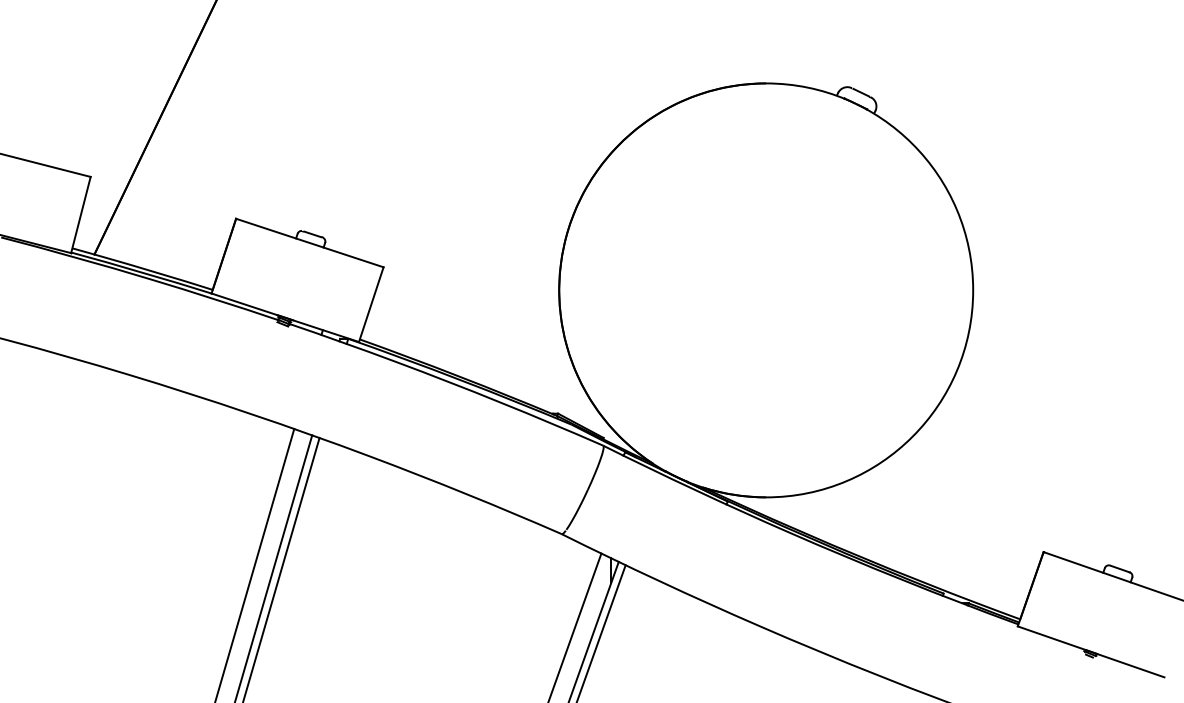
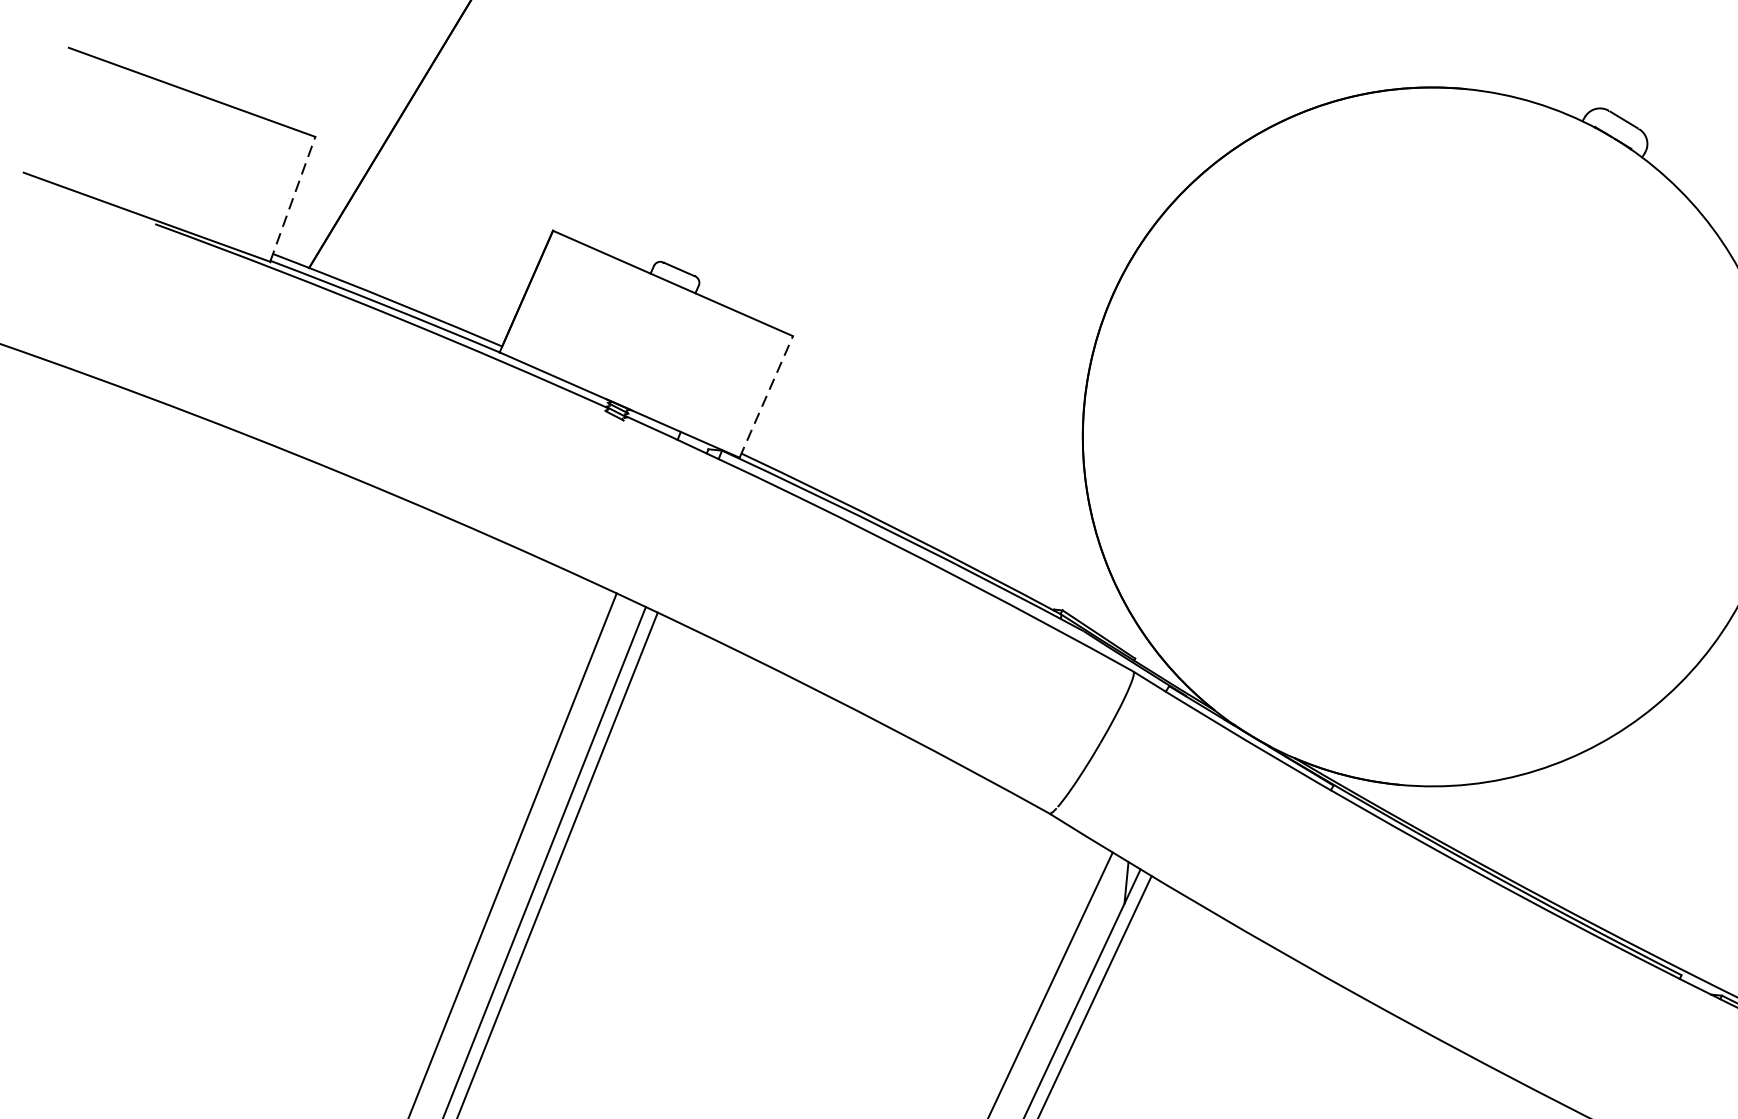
line: (81, 214) -> (293, 198), solid -> dashed
line: (371, 304) -> (766, 396), solid -> dashed

